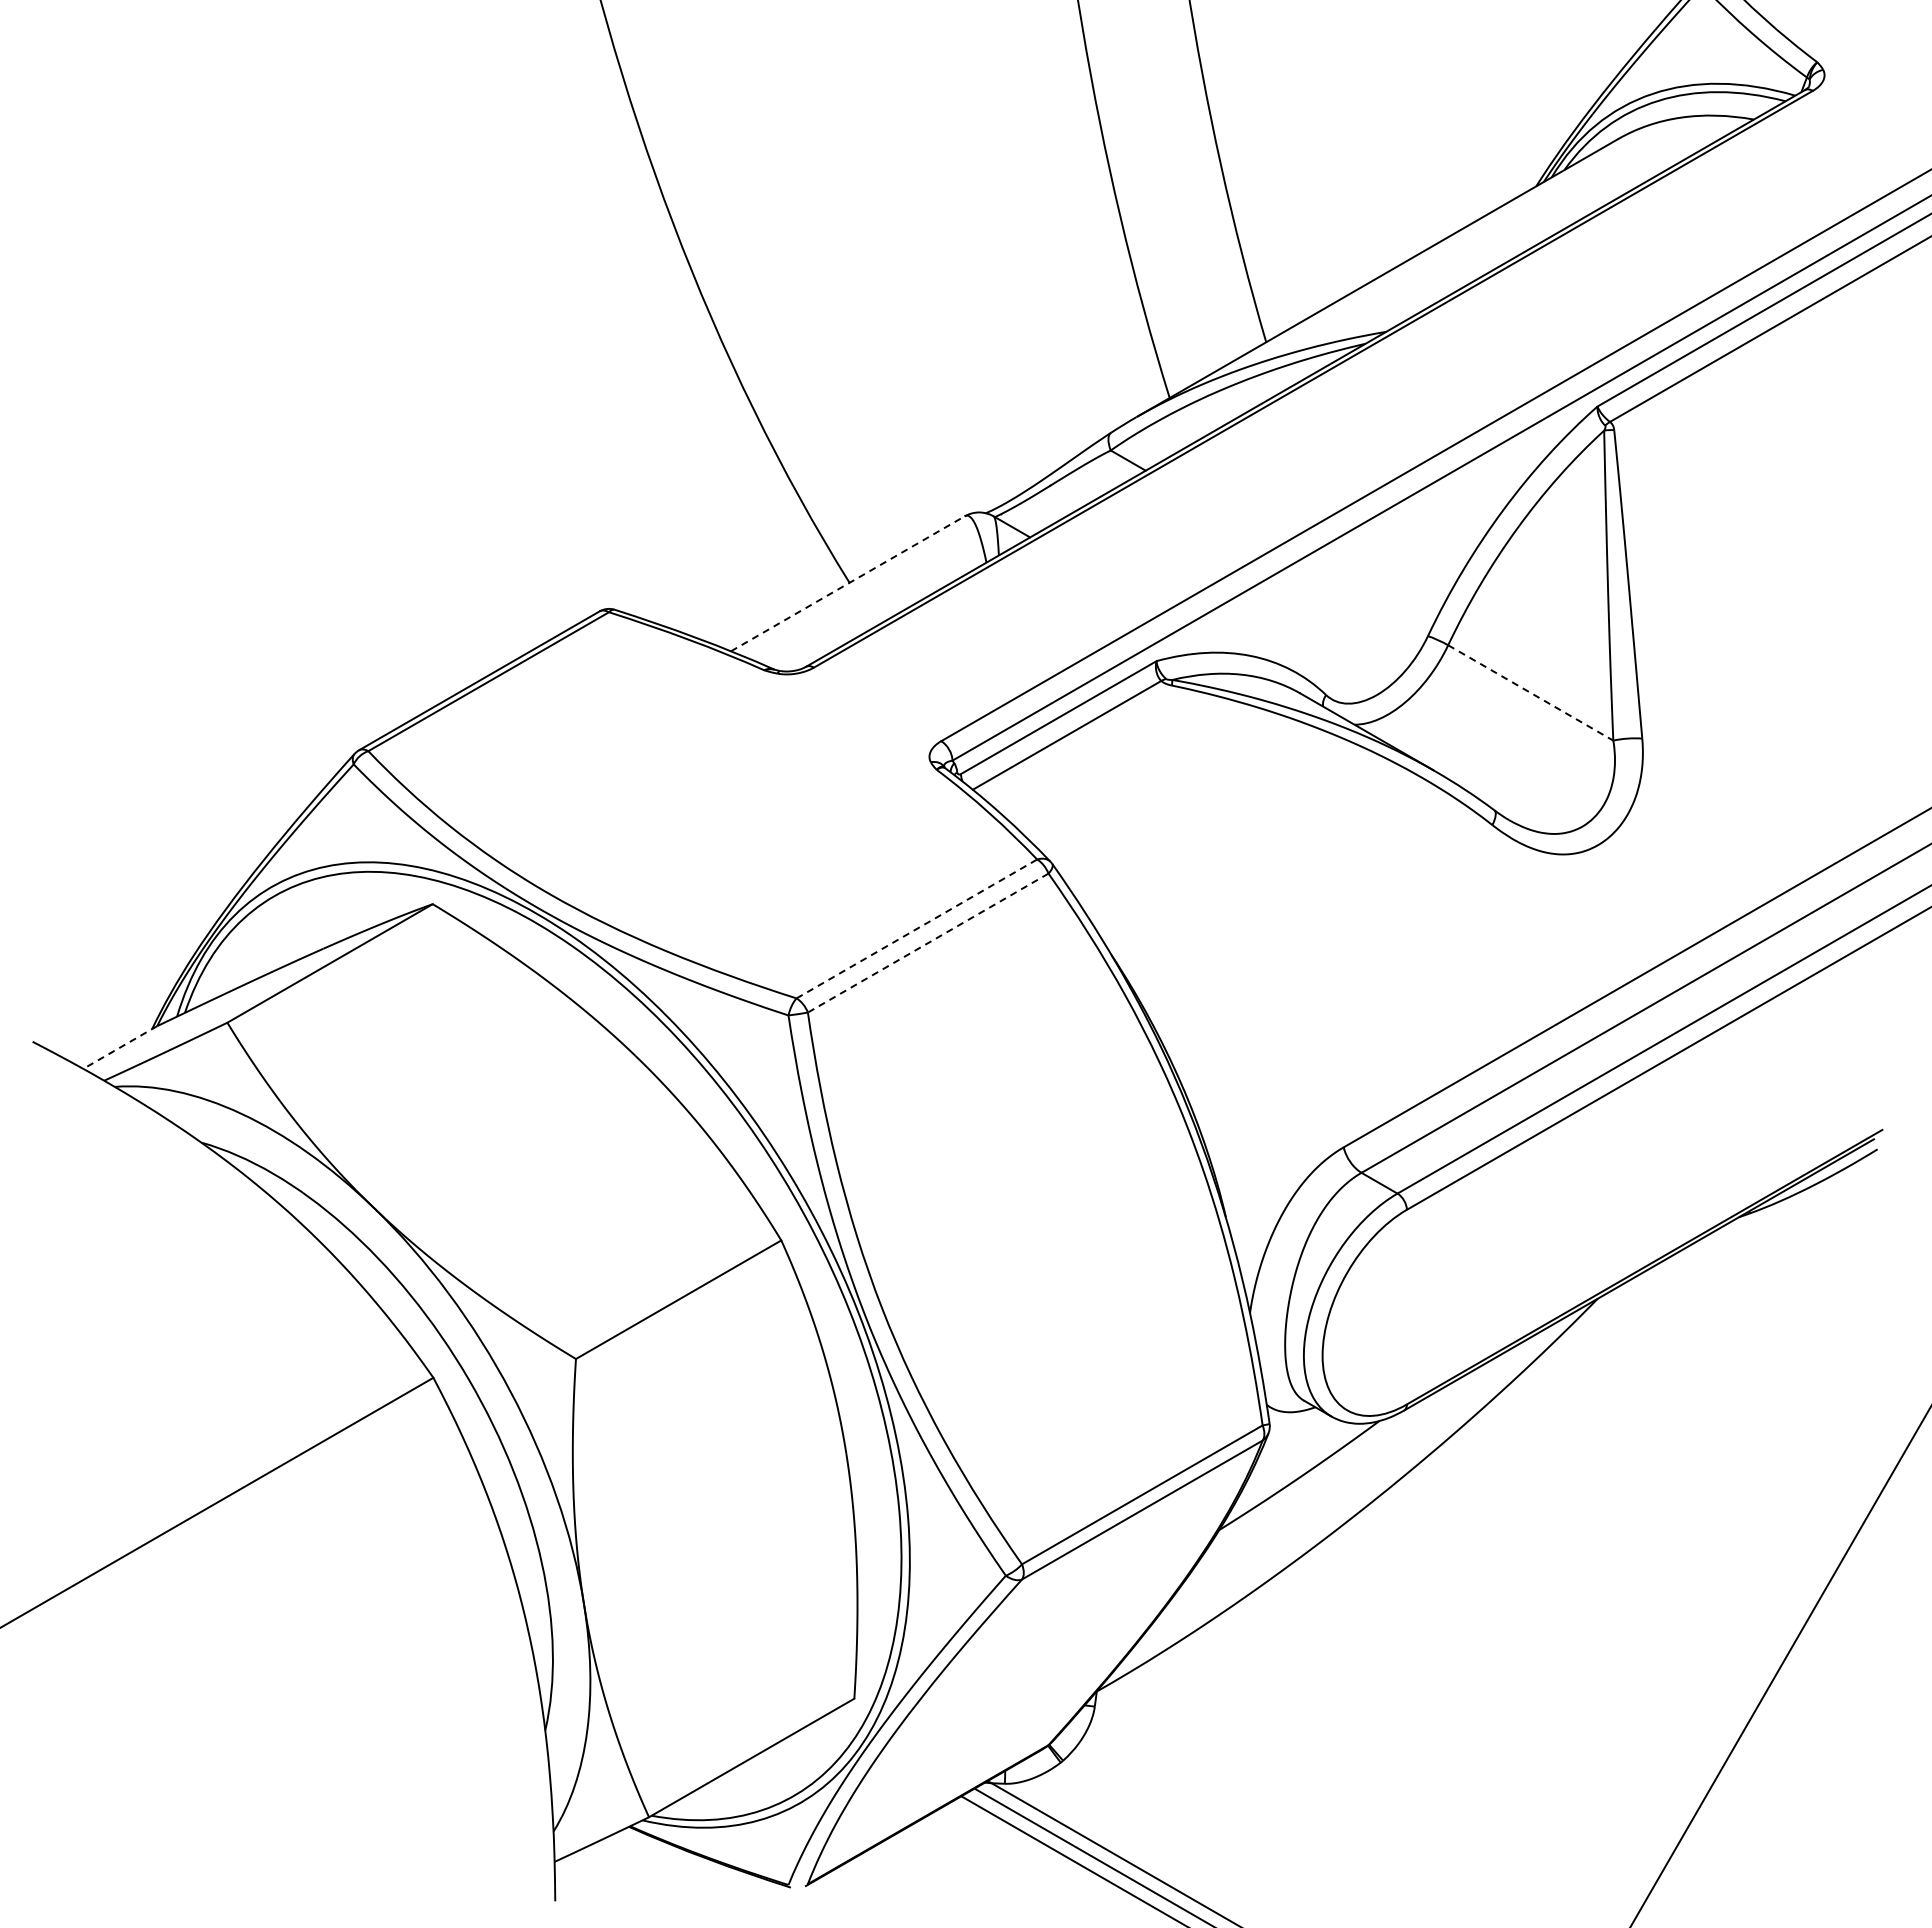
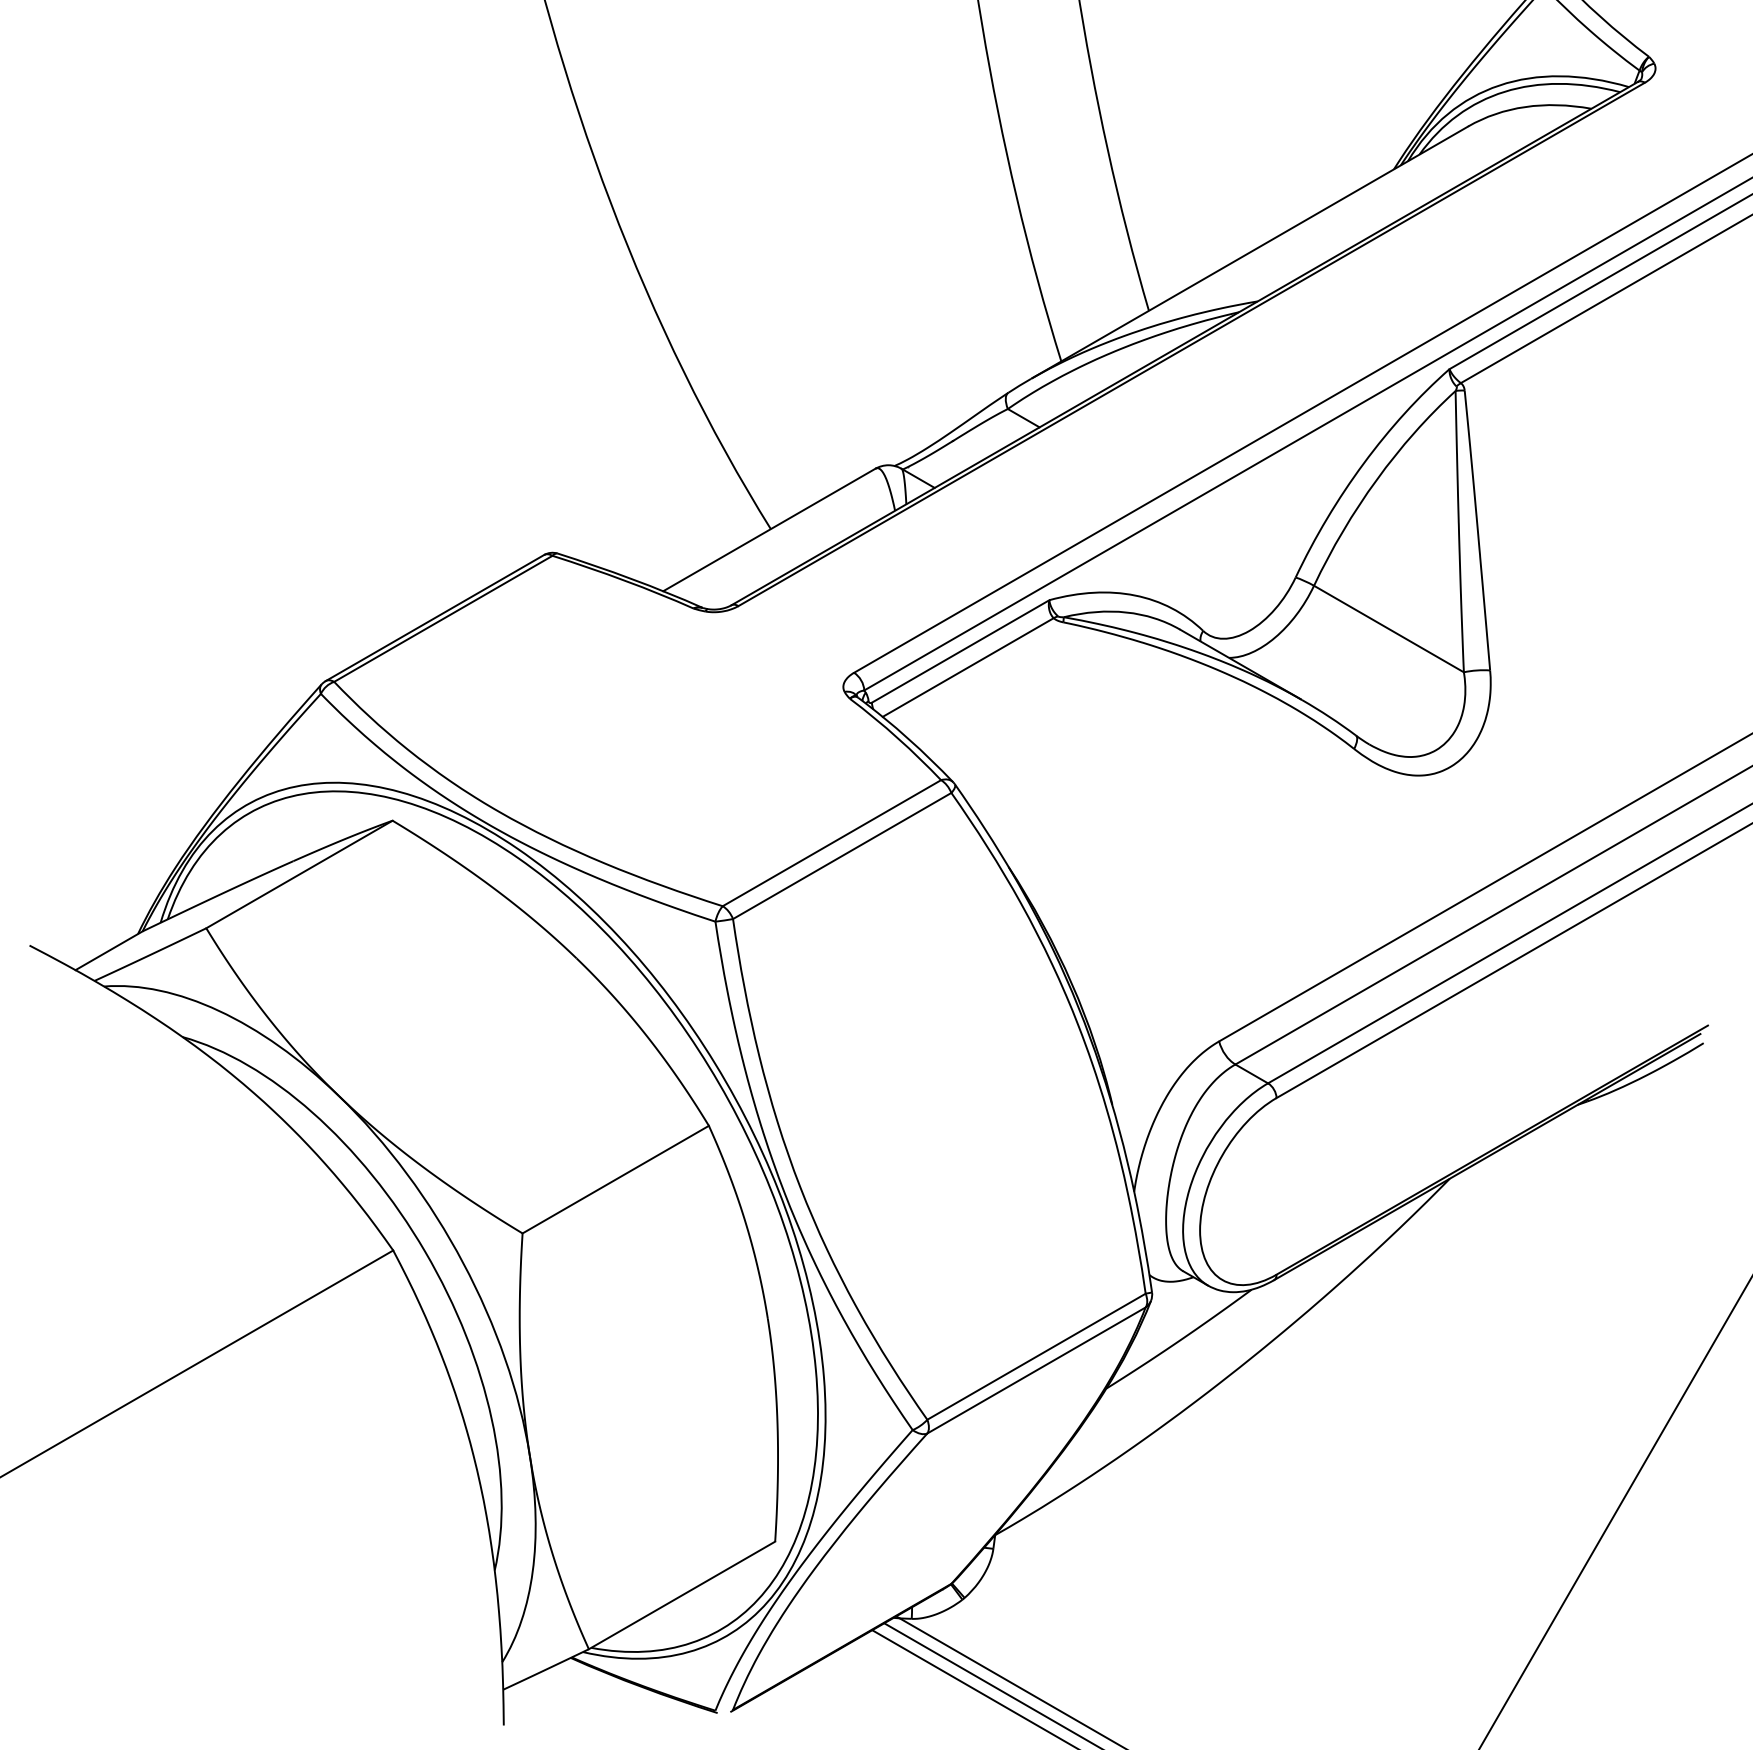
line: (847, 583) -> (768, 529), dashed -> solid
line: (1531, 693) -> (1389, 629), dashed -> solid
line: (916, 928) -> (831, 842), dashed -> solid
line: (928, 943) -> (842, 856), dashed -> solid
line: (120, 1047) -> (109, 950), dashed -> solid

